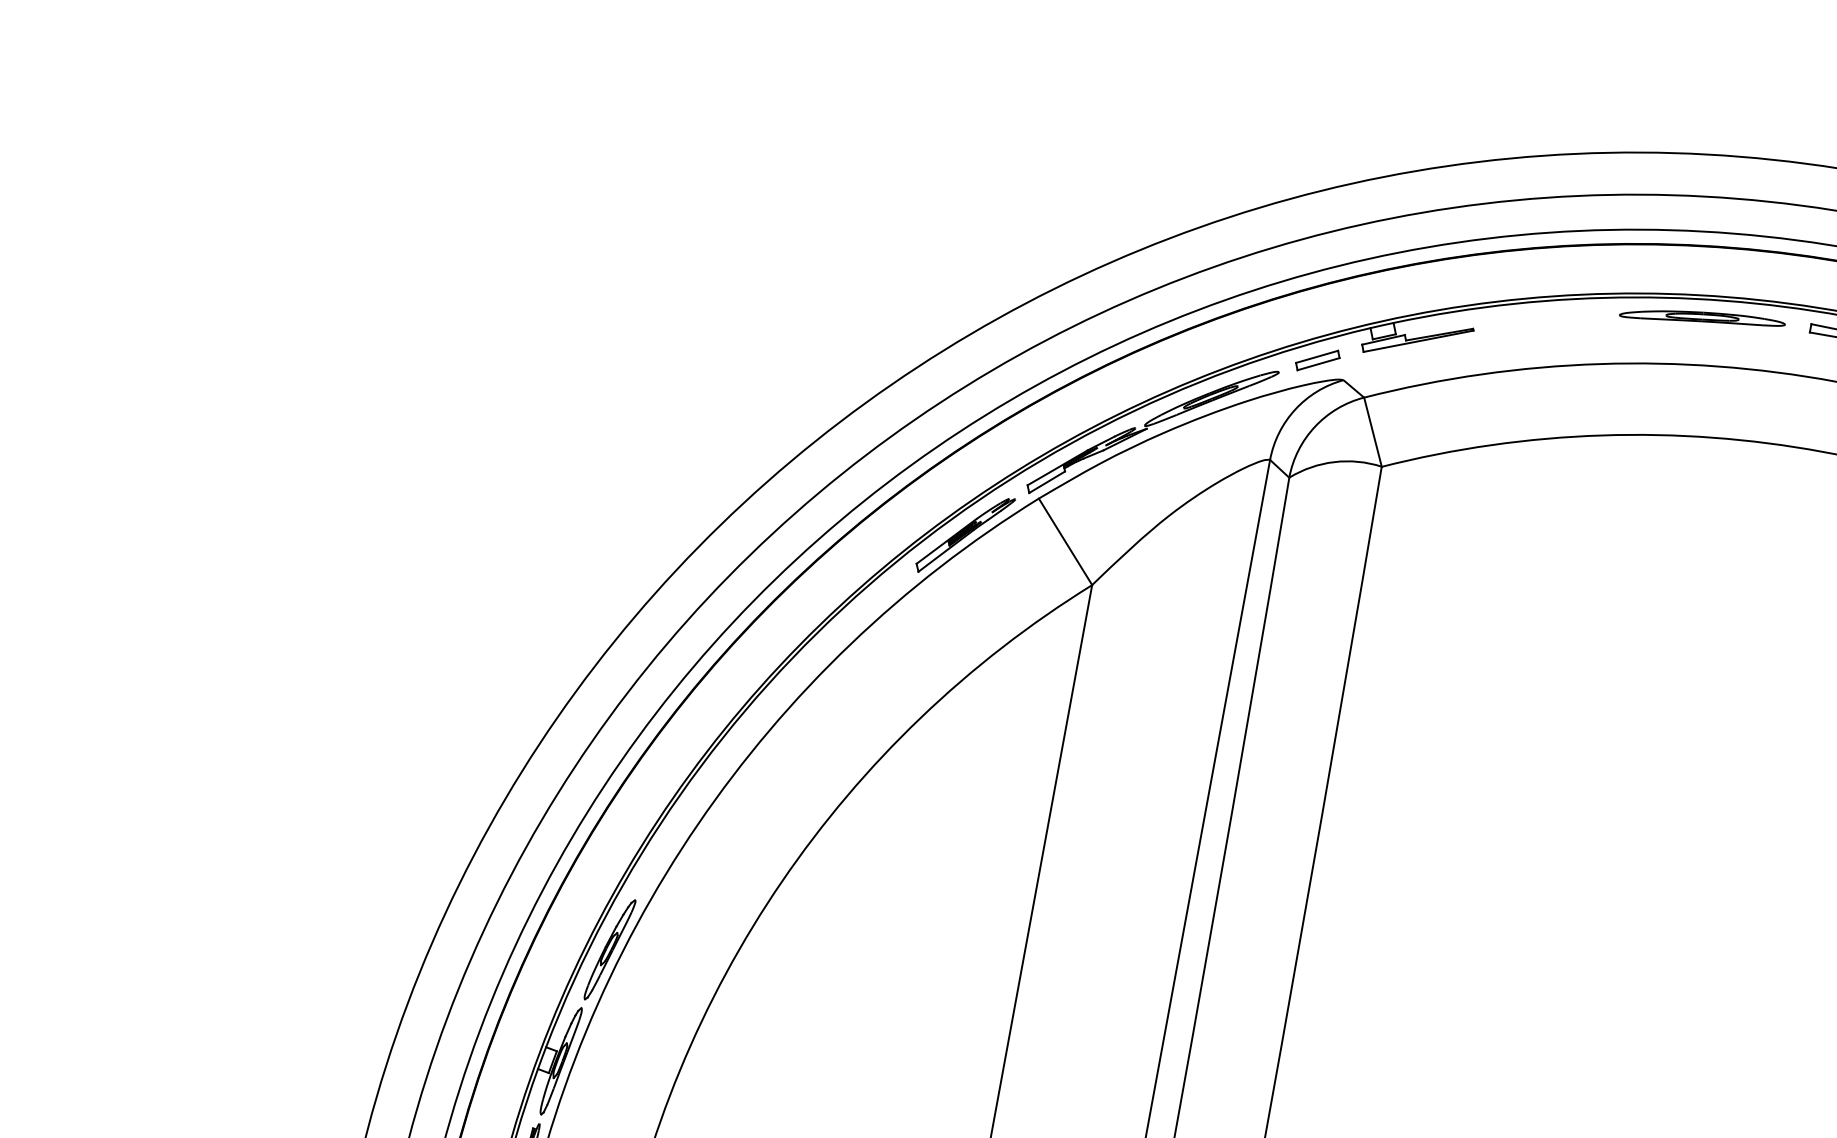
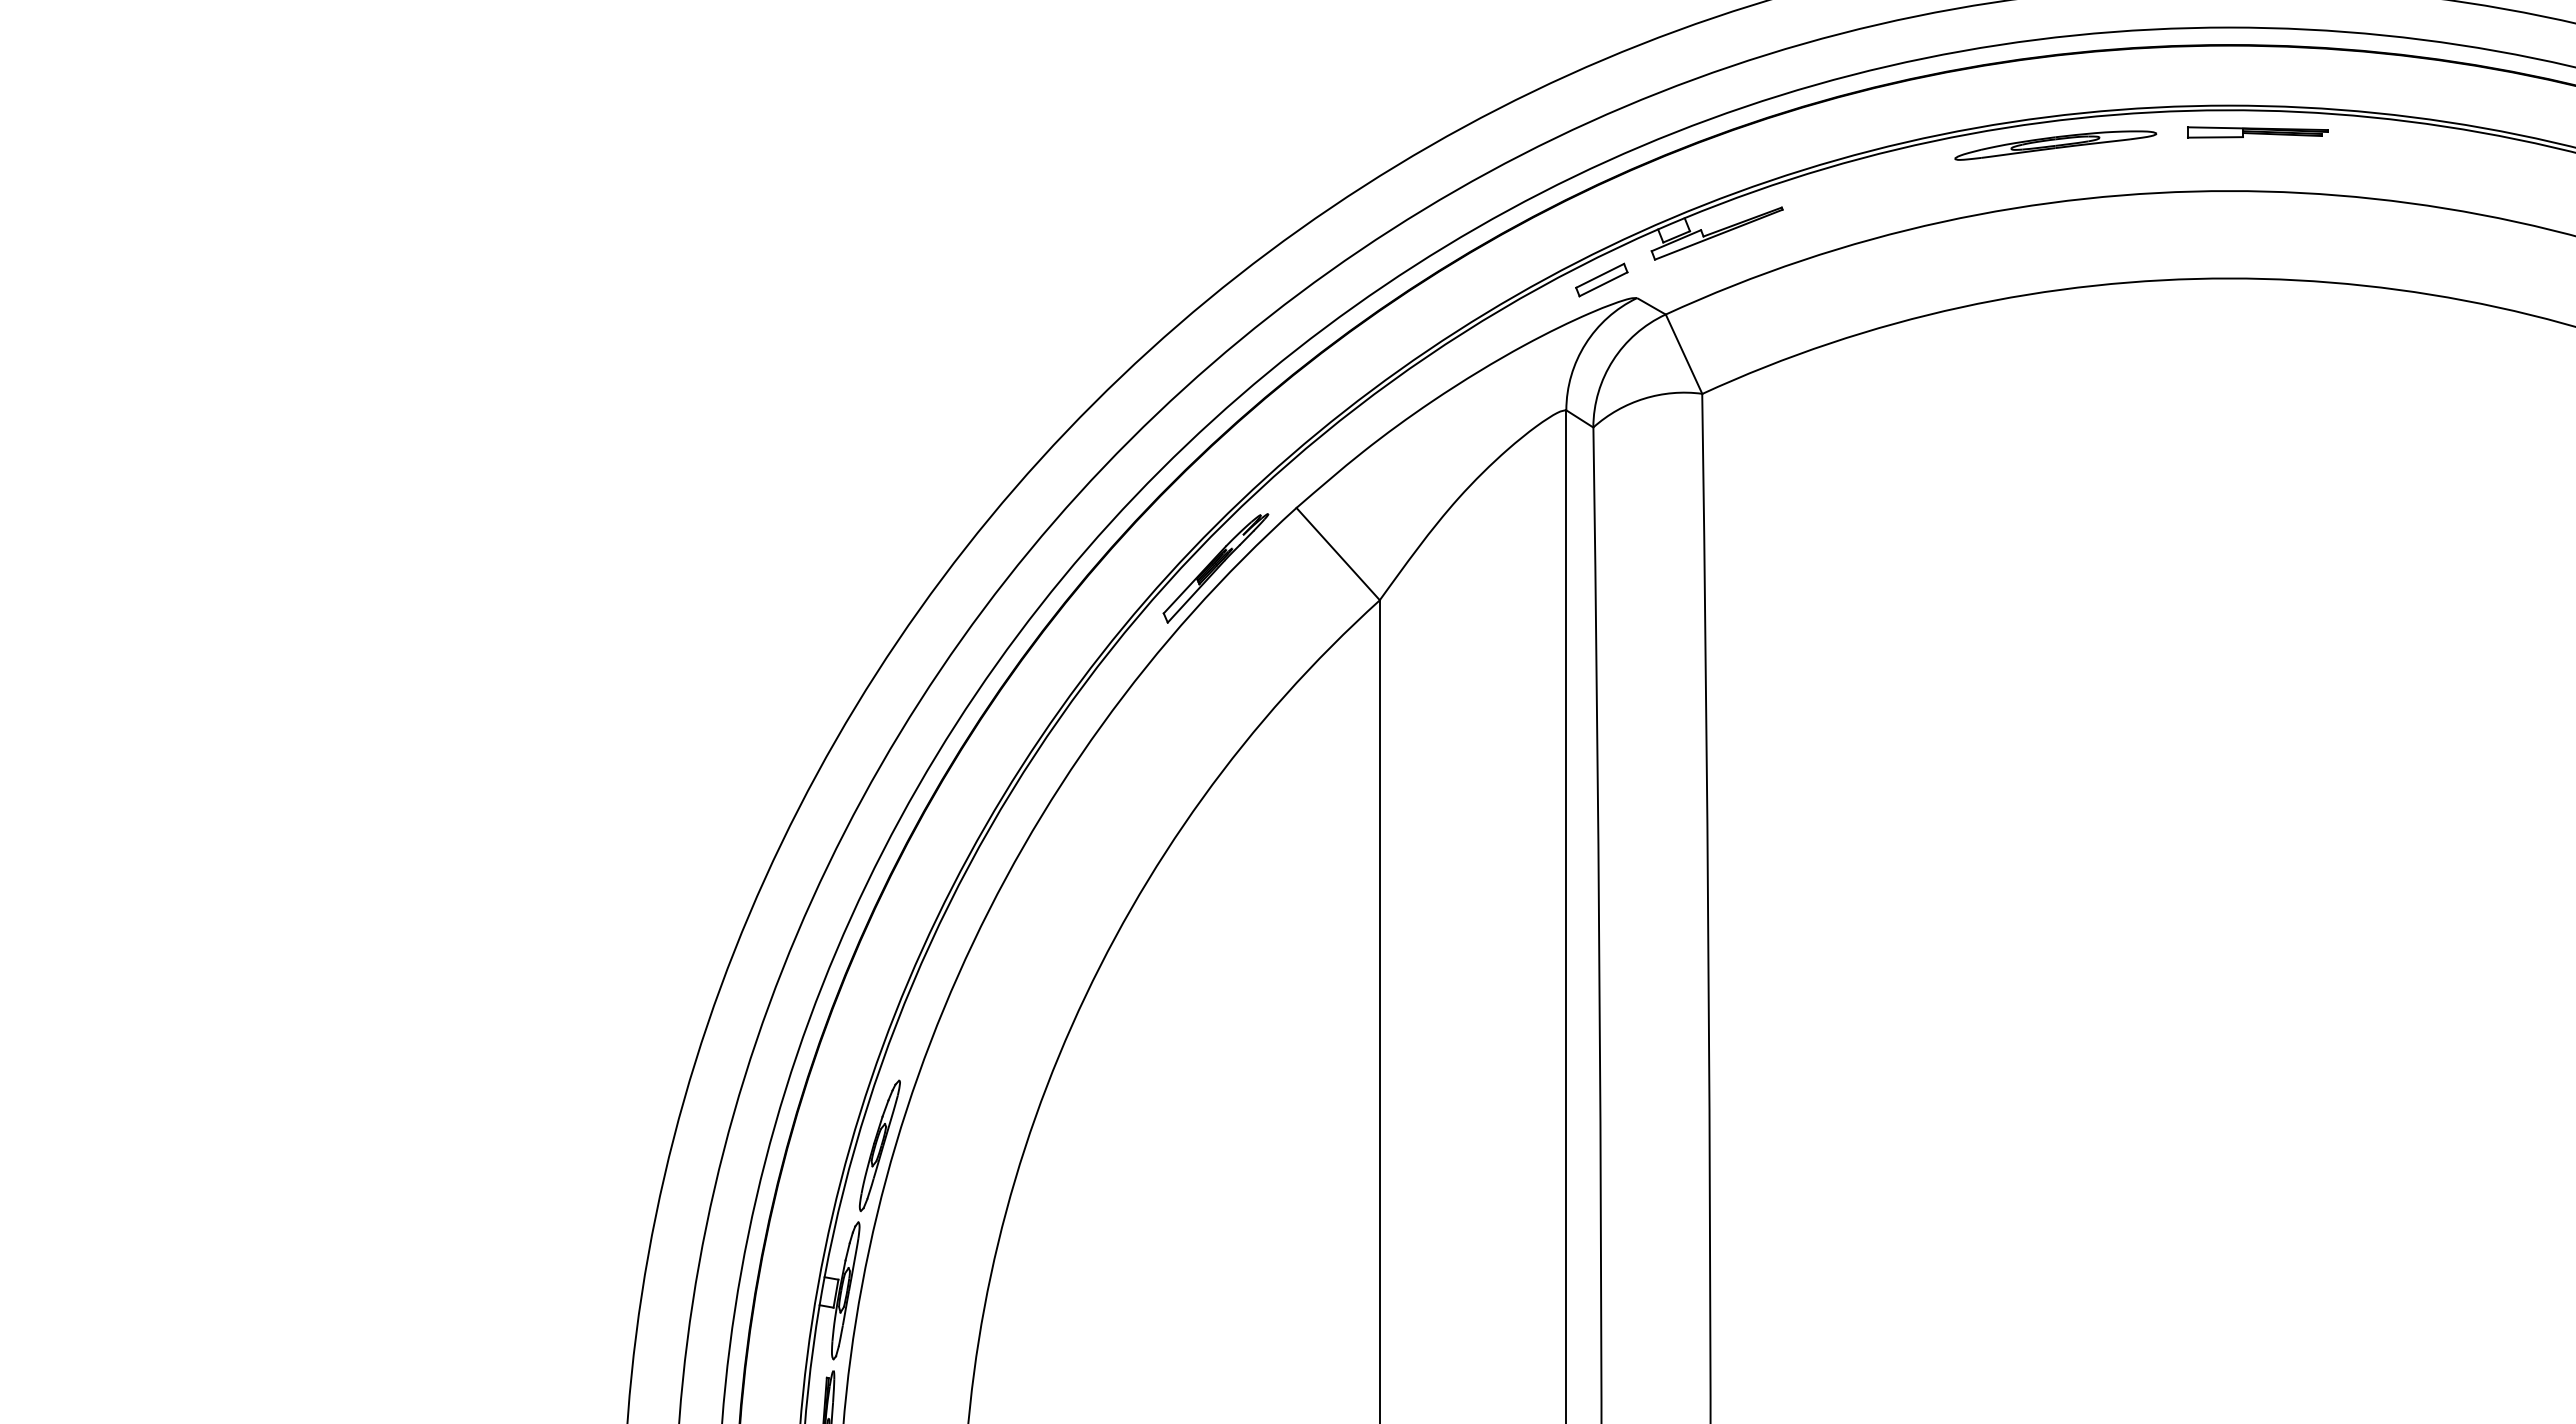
part: (1147, 429) -> (1412, 400), removed

